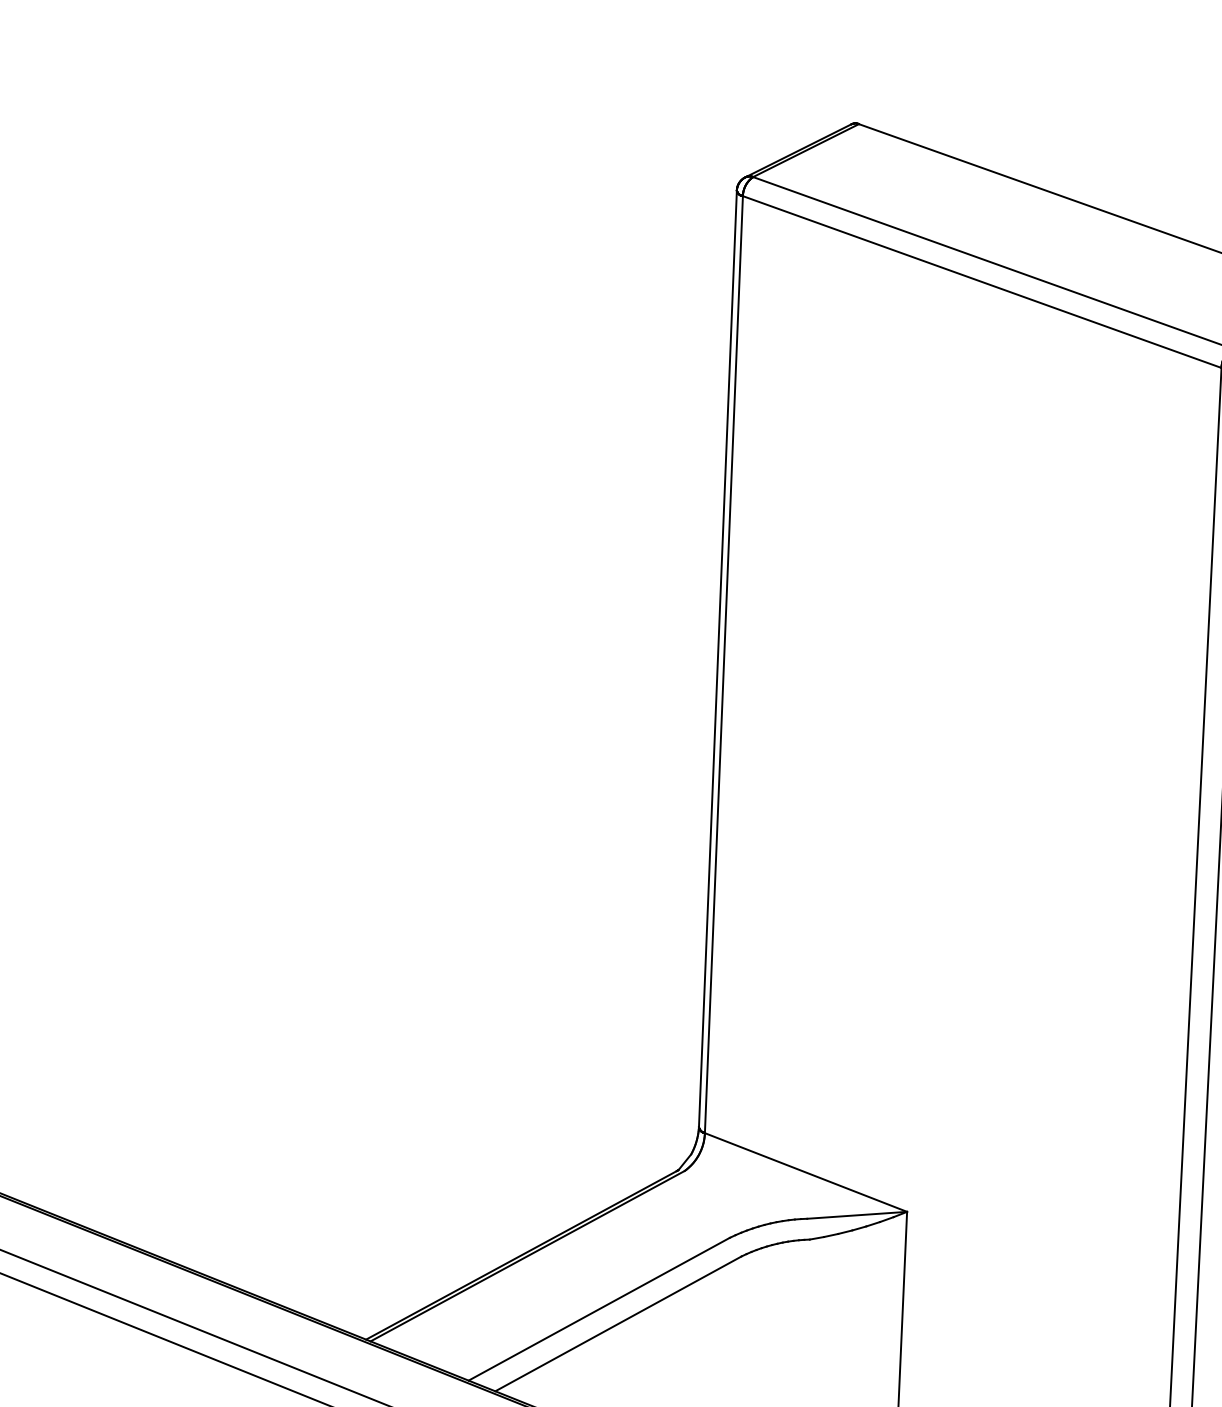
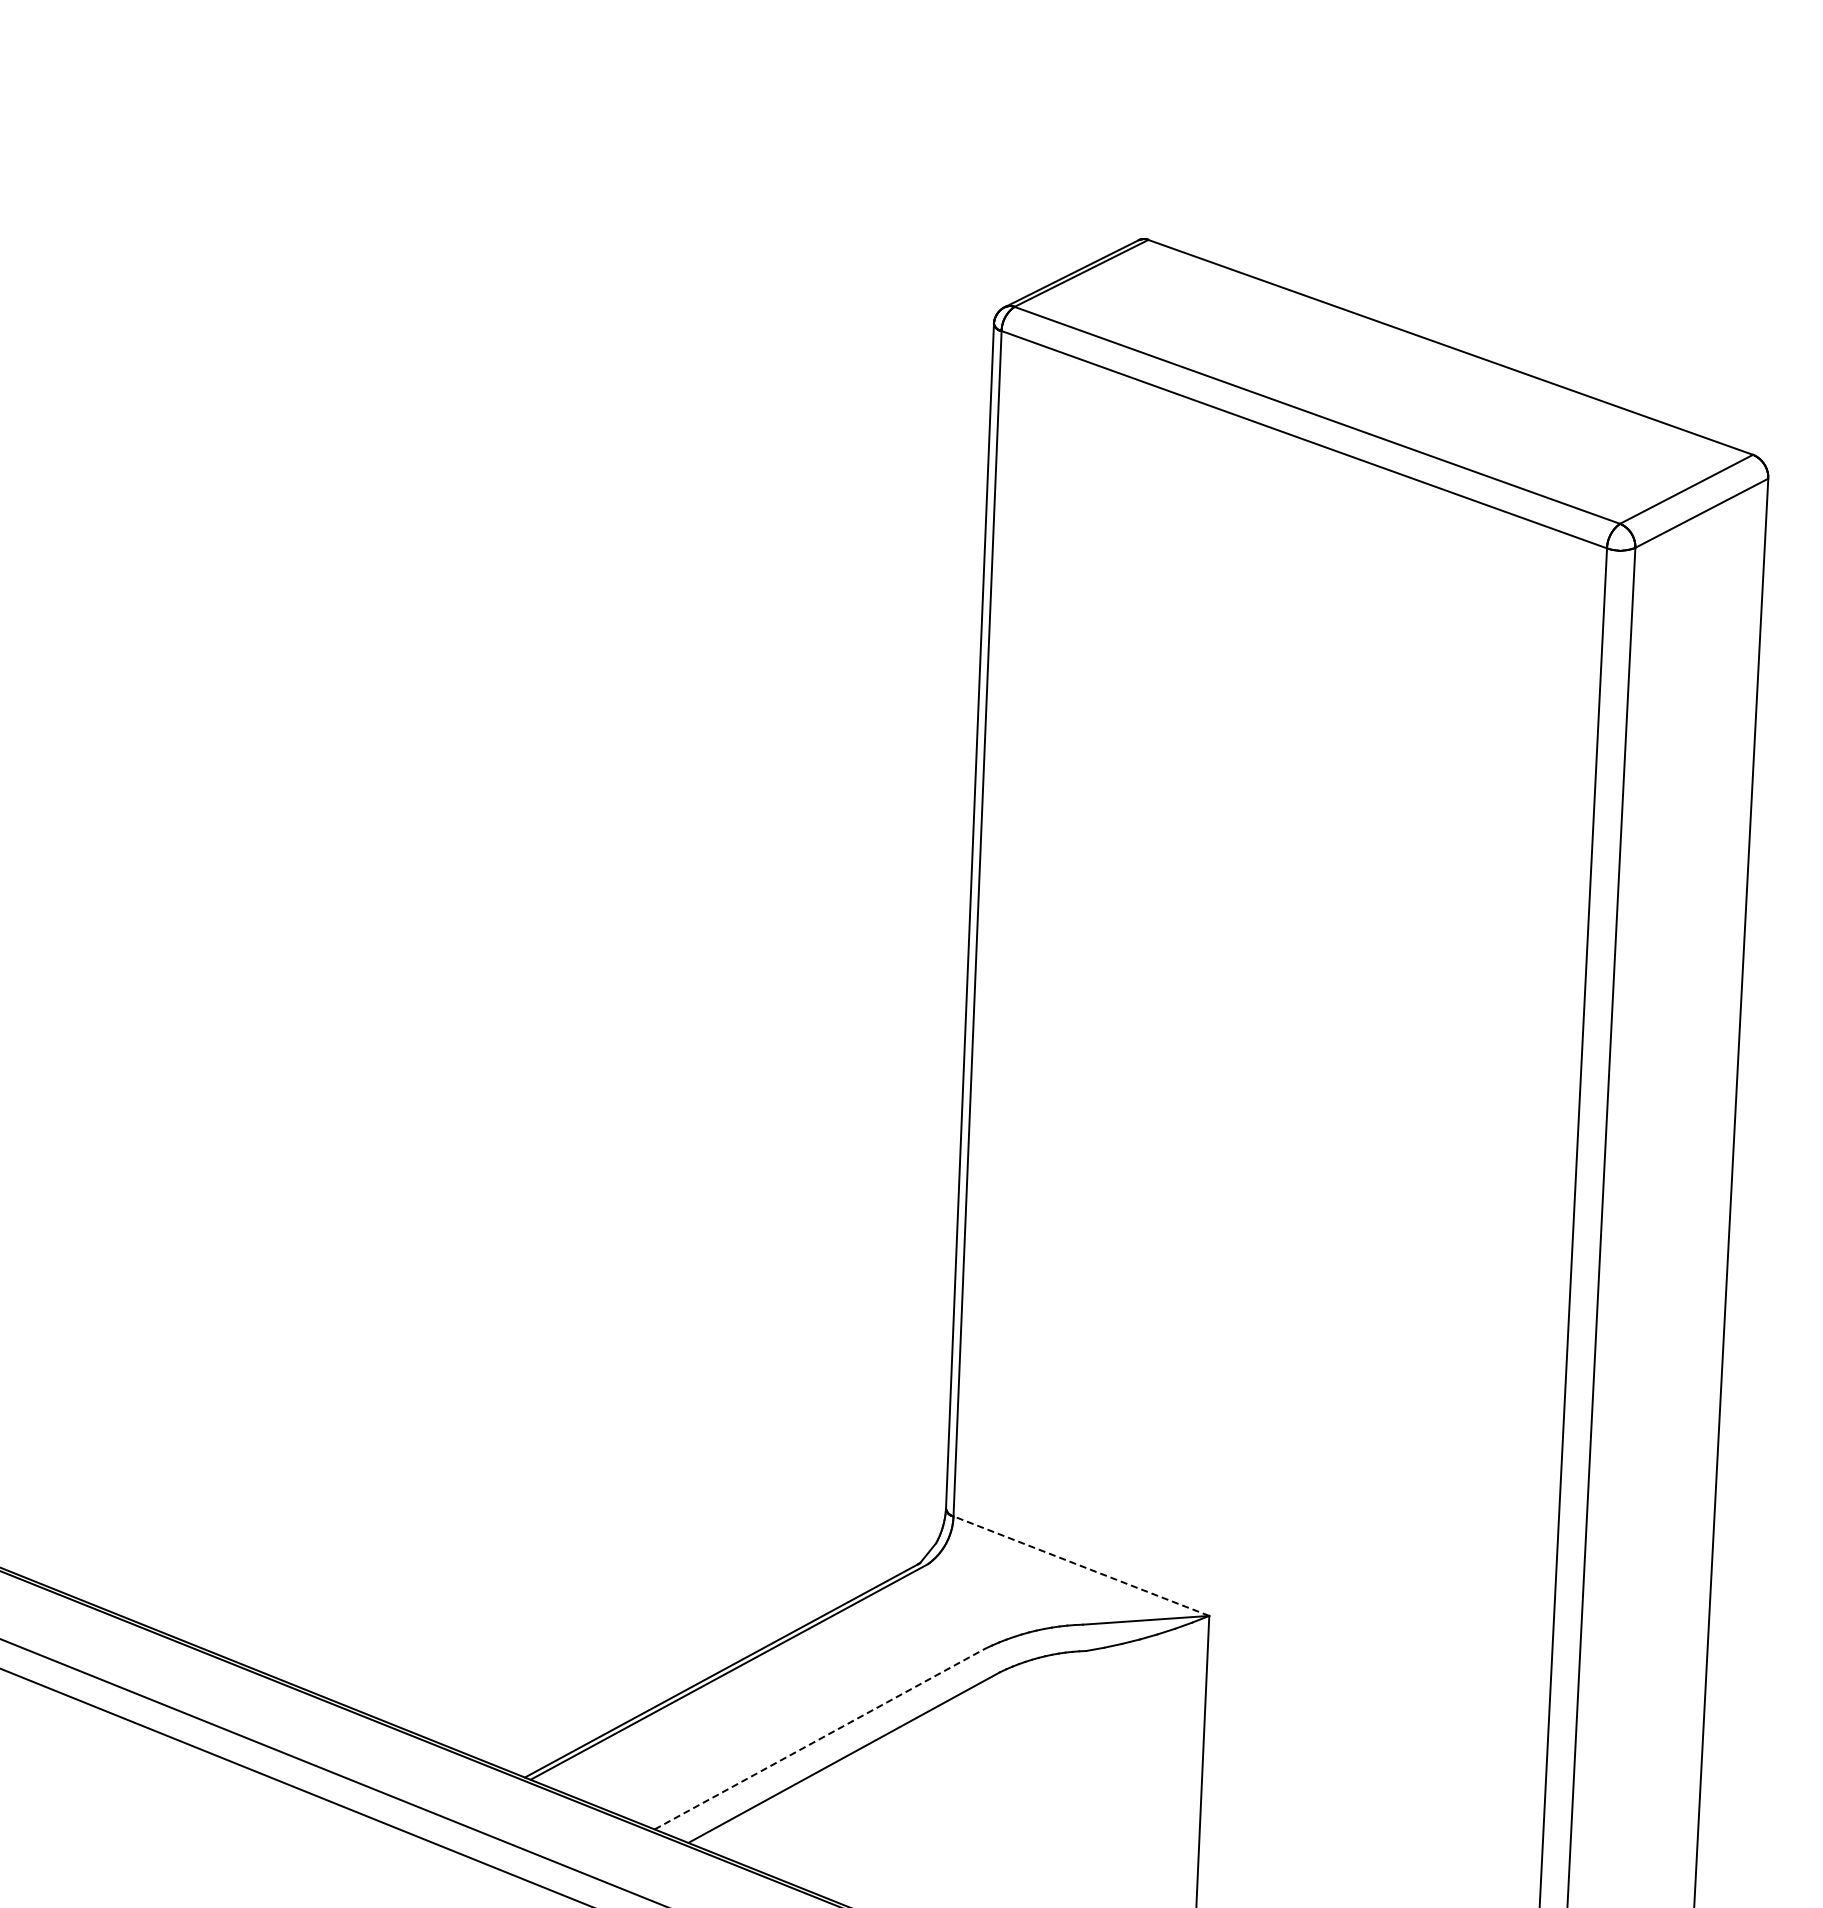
line: (805, 1171) -> (1080, 1565), solid -> dashed
line: (599, 1308) -> (820, 1738), solid -> dashed

